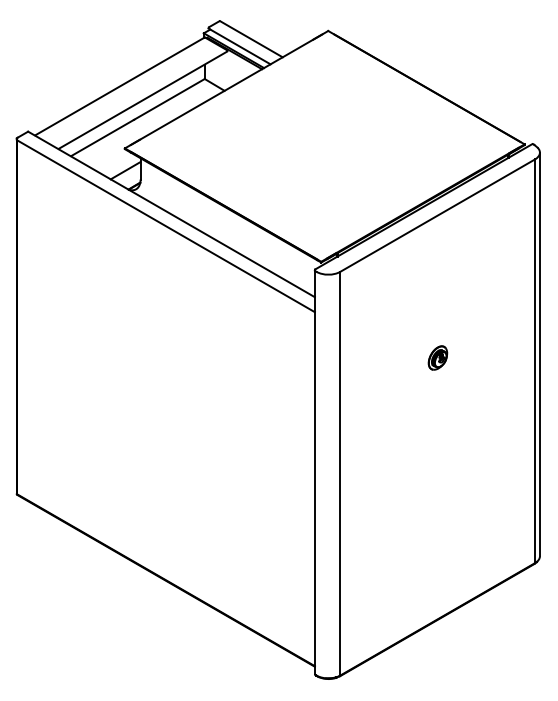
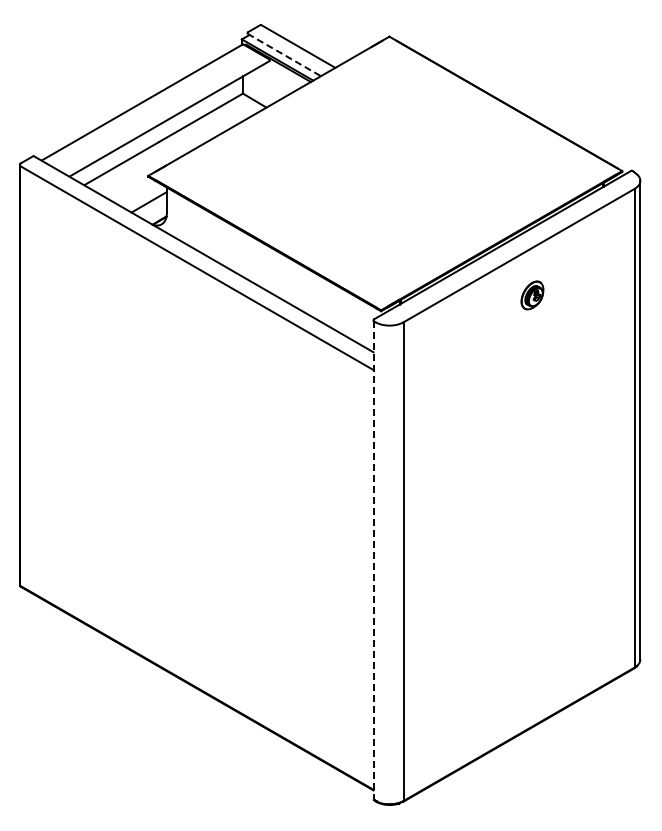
line: (239, 46) -> (284, 55), solid -> dashed
part: (437, 358) -> (532, 295), moved
line: (314, 472) -> (373, 560), solid -> dashed

